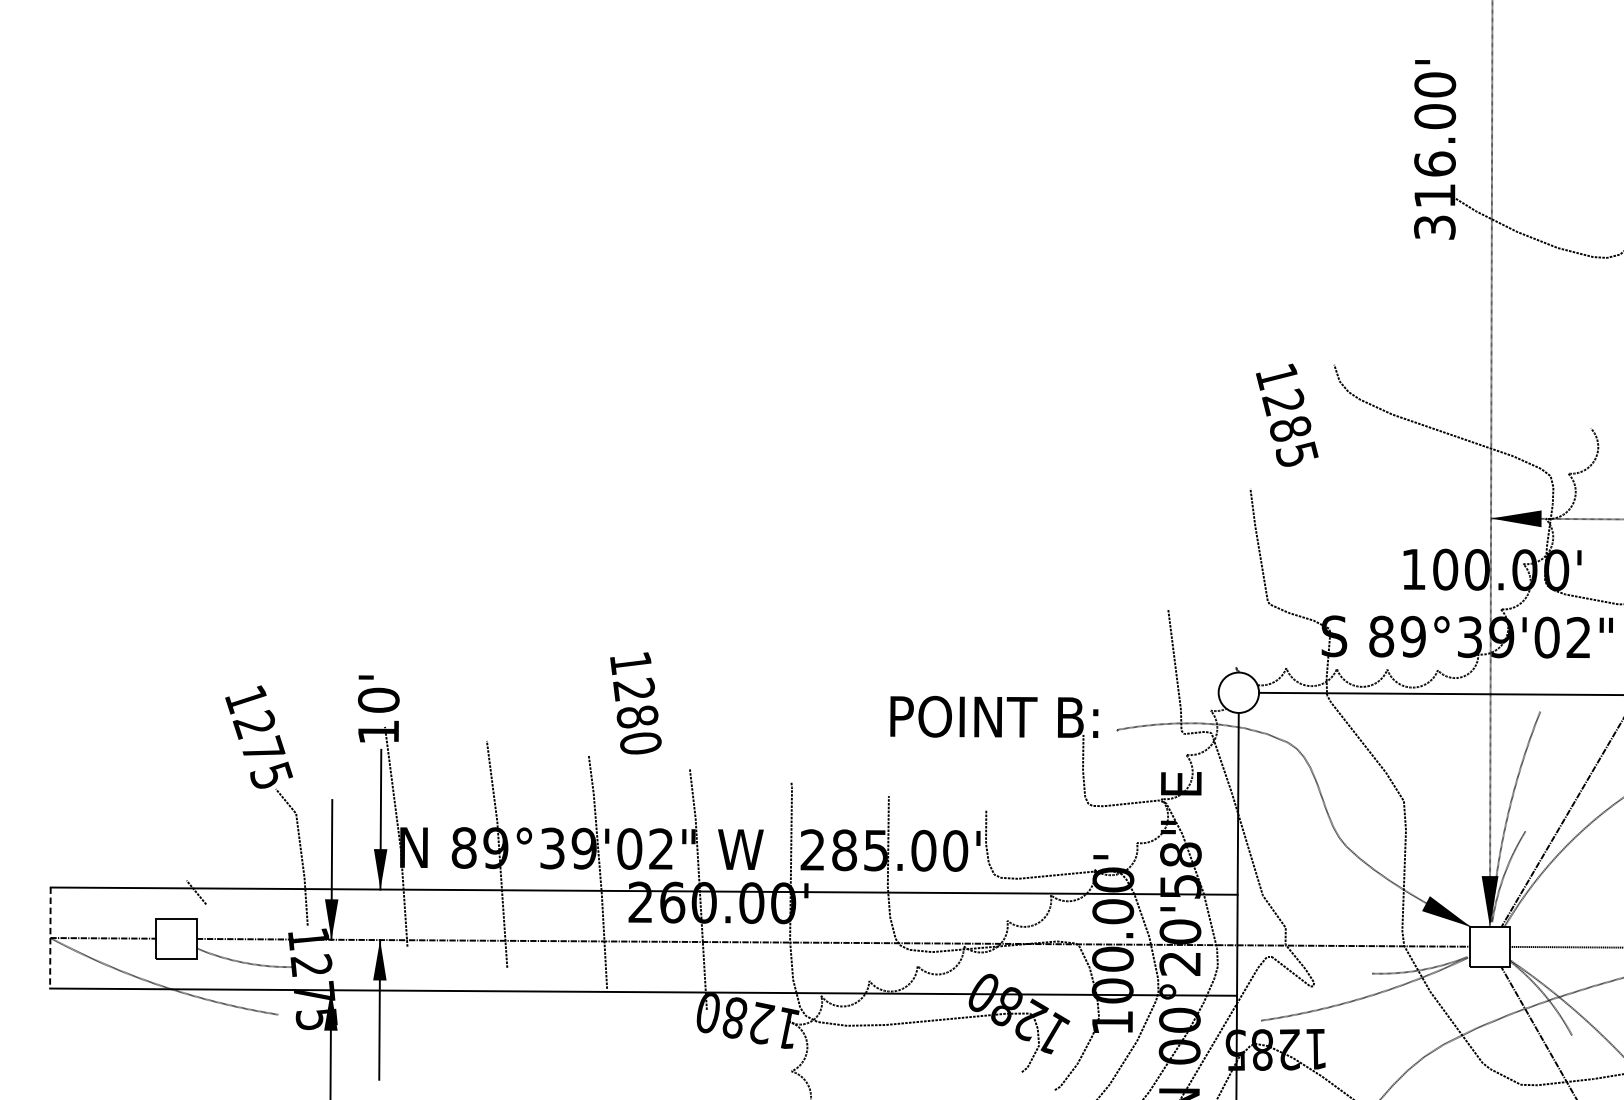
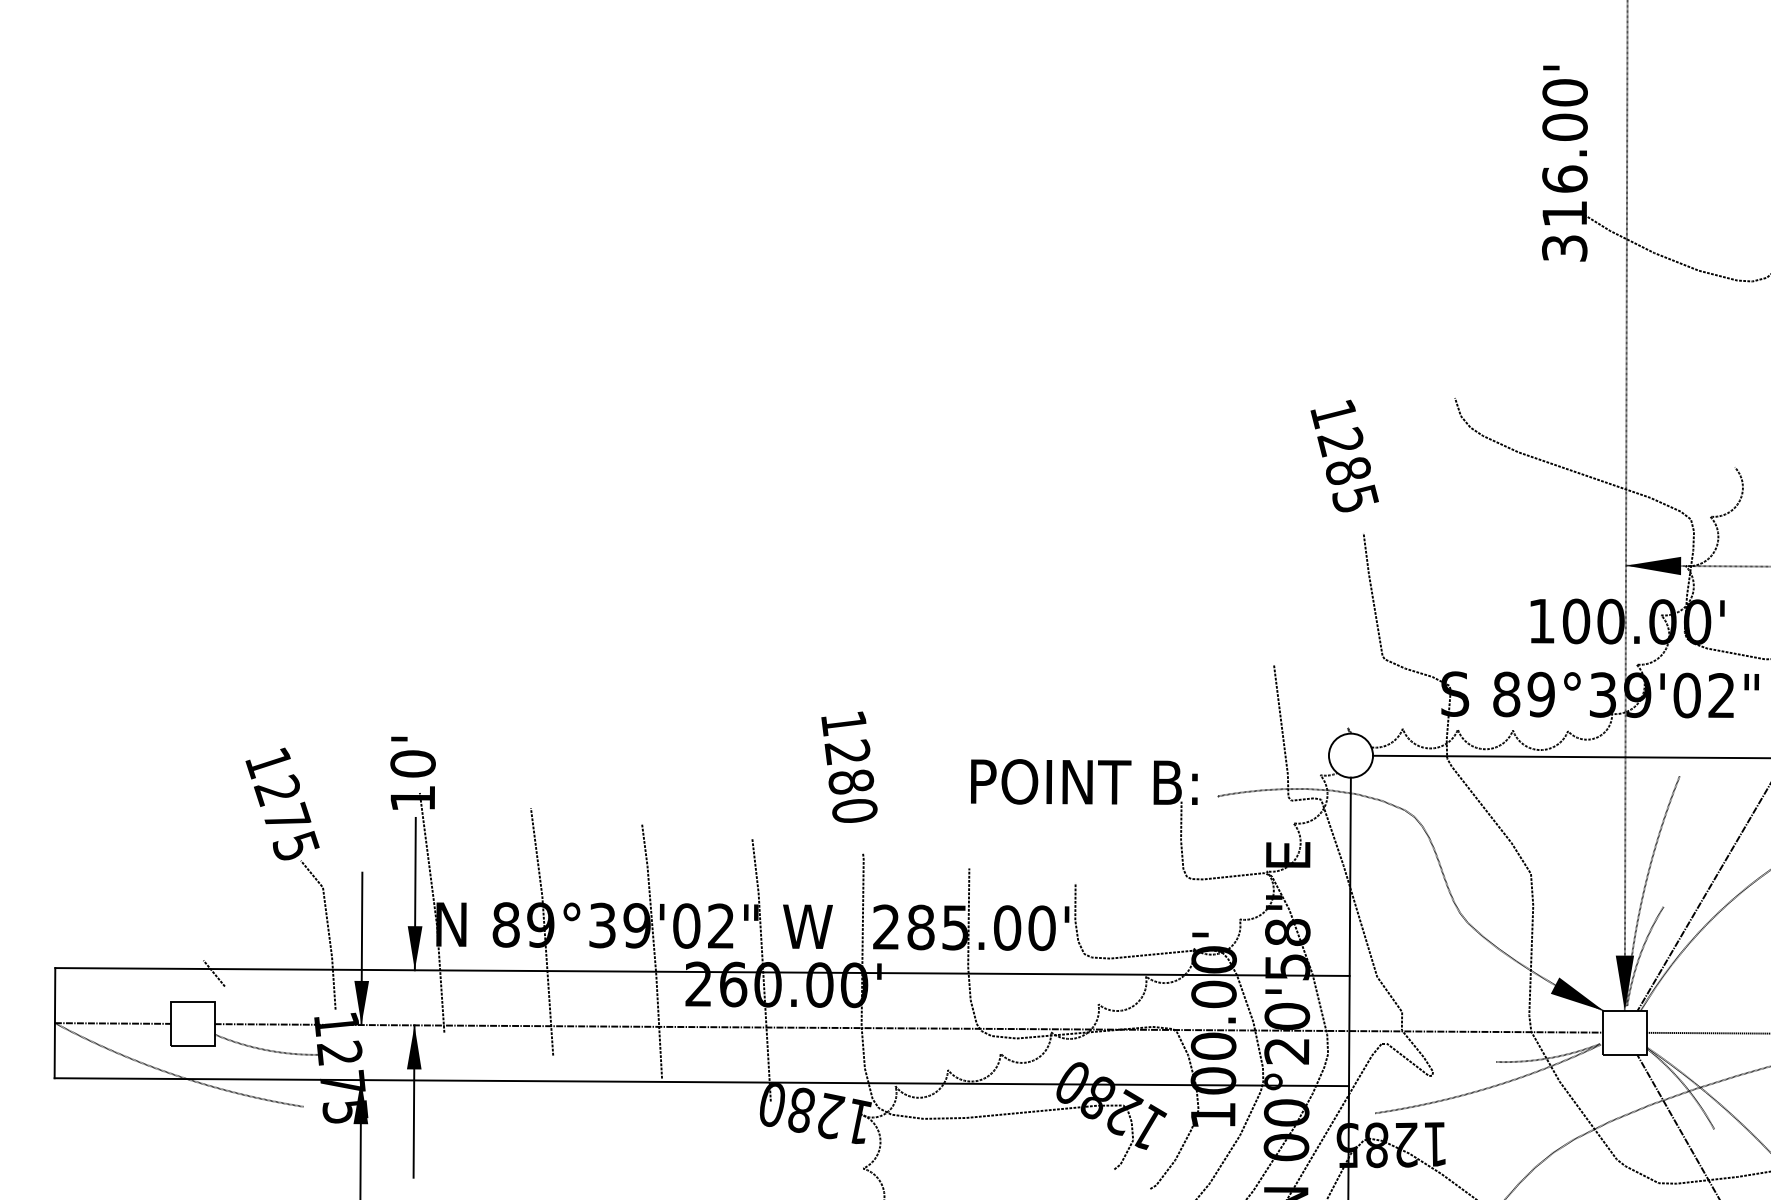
text: (1287, 414) -> (1344, 455), moved
text: (635, 702) -> (849, 766), moved
line: (49, 938) -> (54, 1023), dashed -> solid

